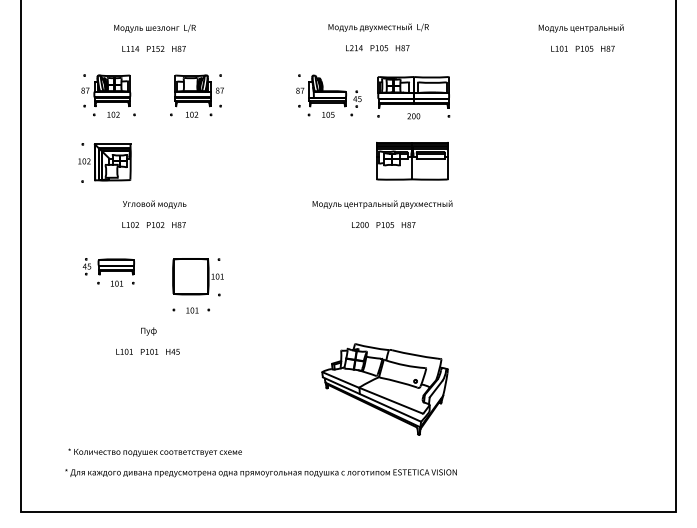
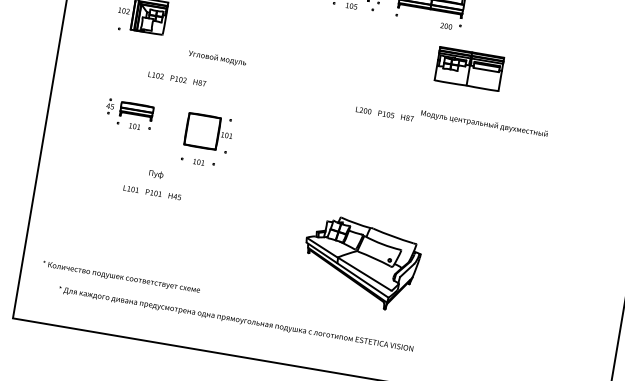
text: (413, 116) -> (445, 26), moved
part: (412, 161) -> (469, 69), moved
text: (154, 204) -> (217, 58), moved
text: (382, 204) -> (484, 124), moved
text: (154, 452) -> (120, 277), moved

